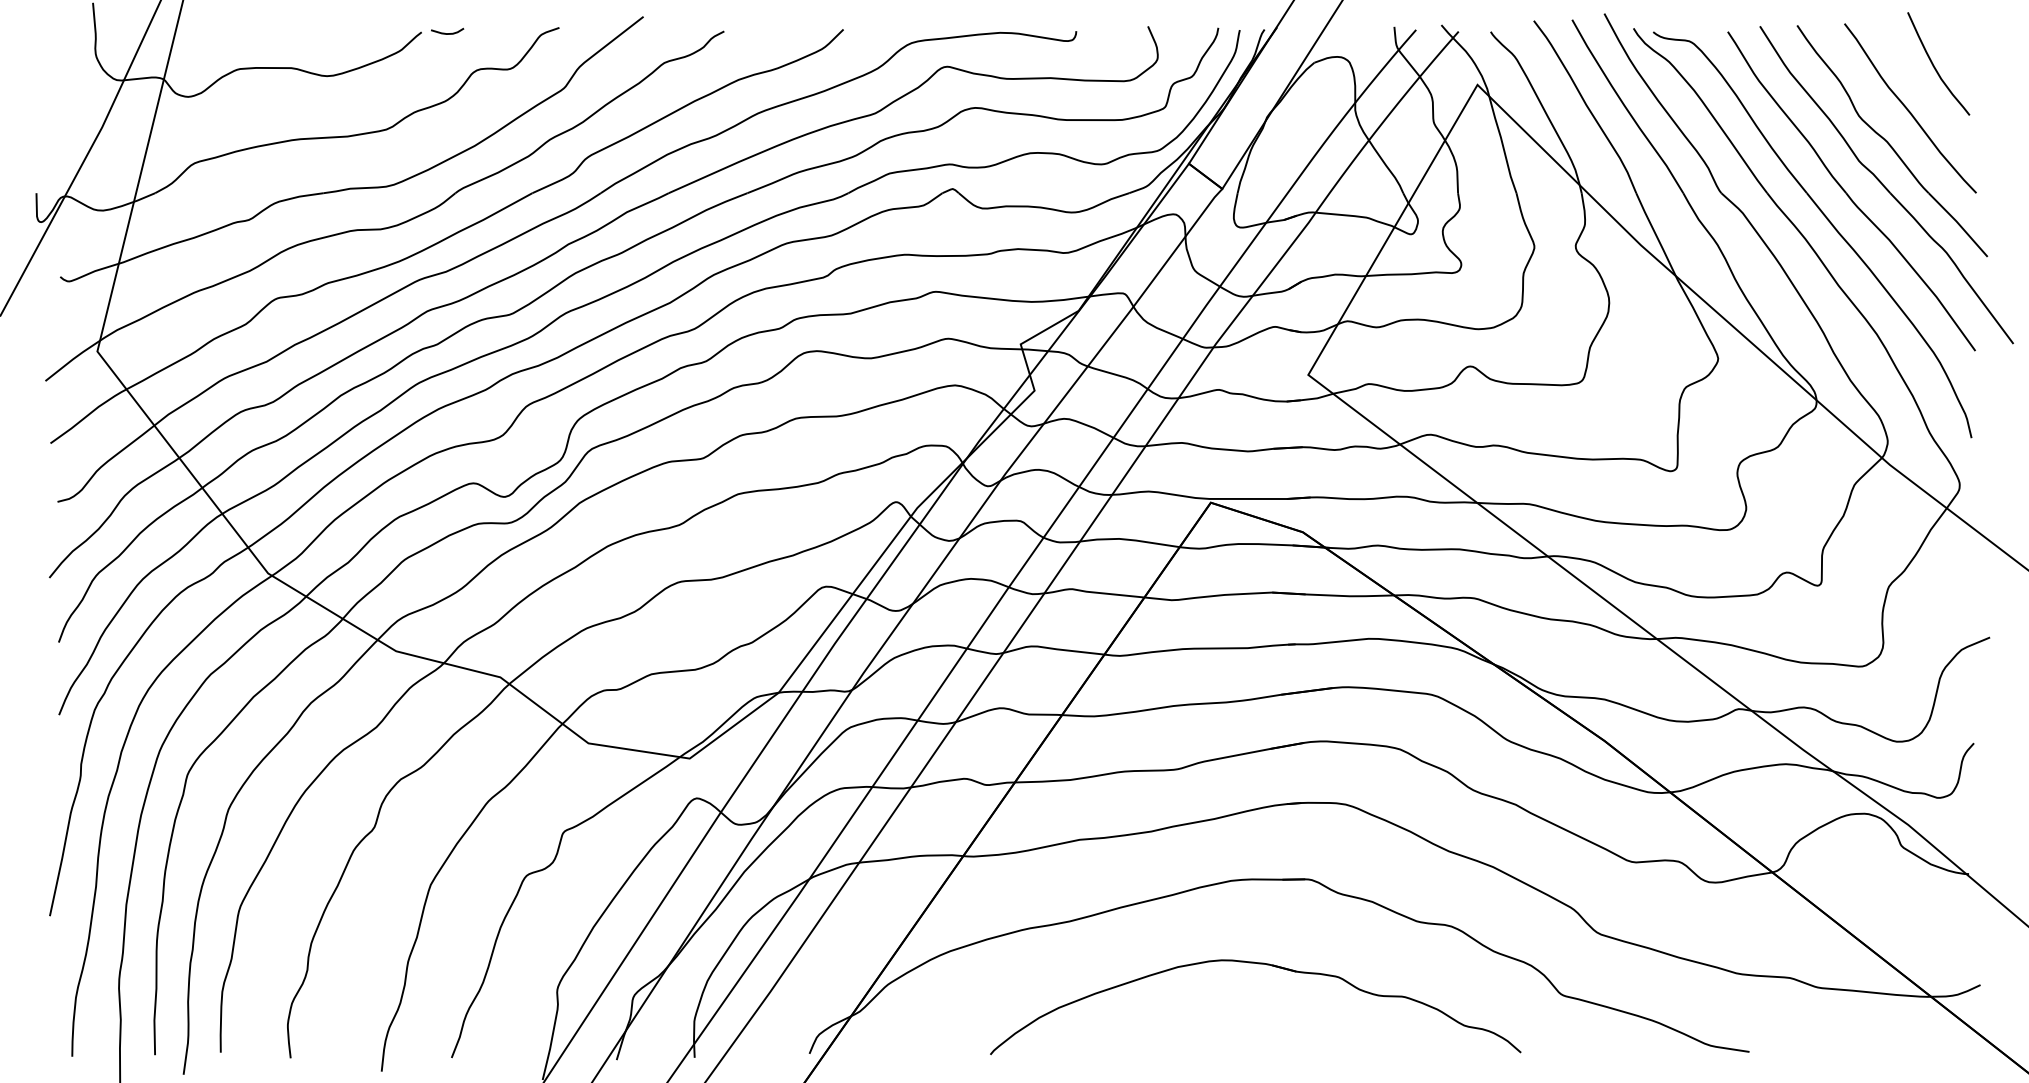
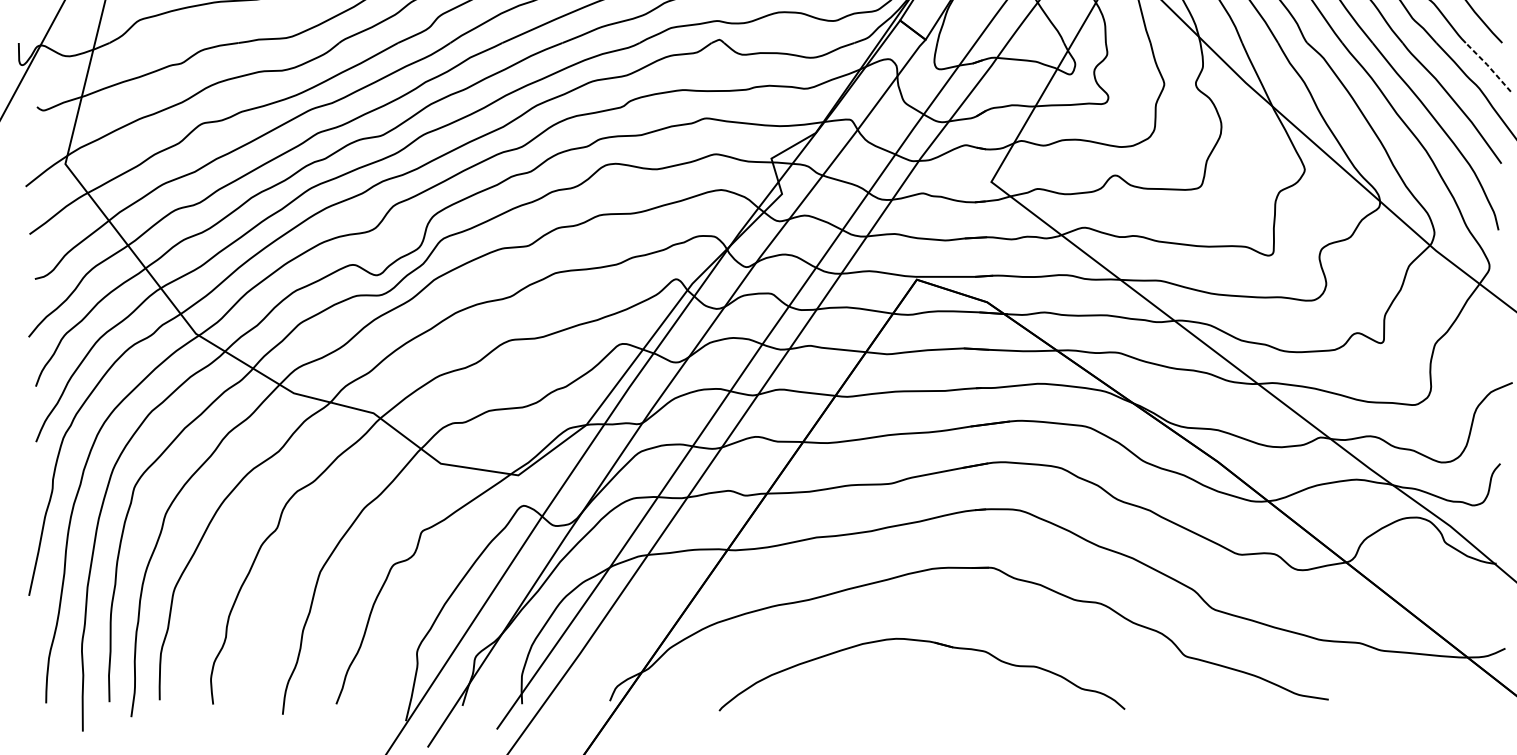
line: (1958, 223) -> (1488, 66), solid -> dashed
part: (1258, 964) -> (924, 642), moved

